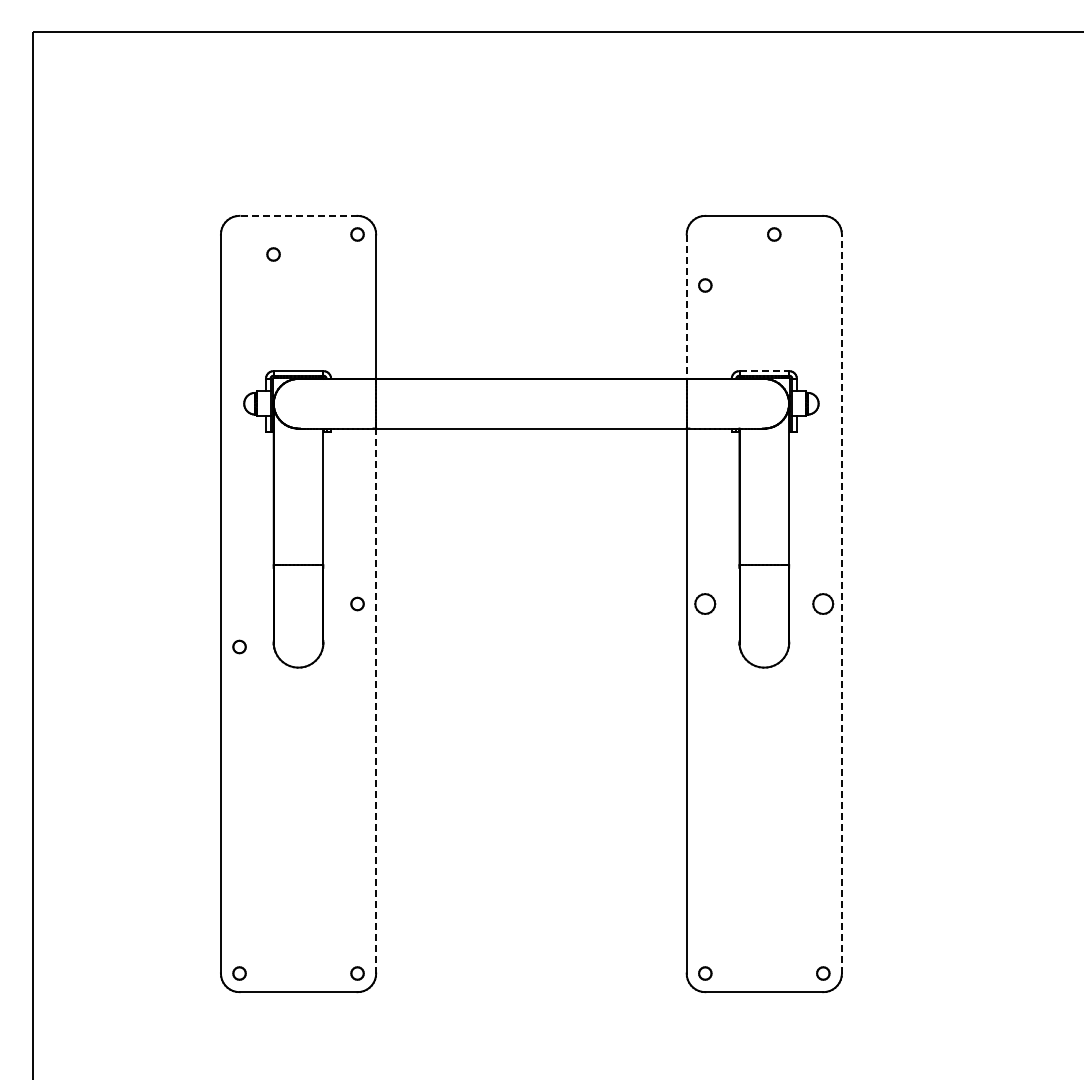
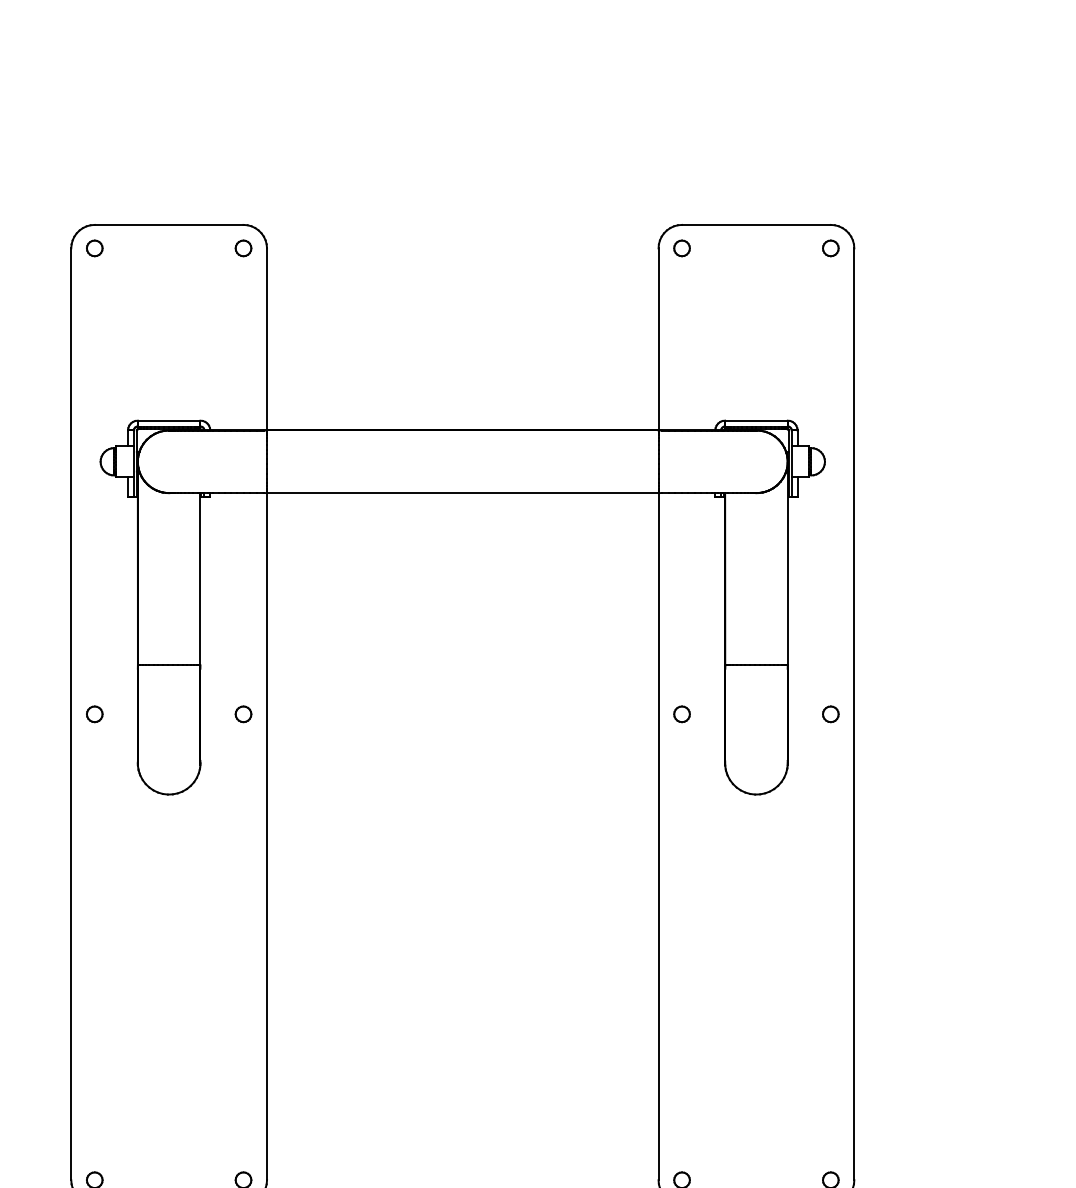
line: (298, 215) -> (169, 224), dashed -> solid
part: (774, 234) -> (831, 248), moved
part: (273, 254) -> (94, 248), moved
part: (705, 285) -> (682, 248), moved
line: (686, 307) -> (658, 340), dashed -> solid
line: (764, 371) -> (756, 421), dashed -> solid
part: (705, 603) -> (682, 713), size x0.62
part: (823, 603) -> (831, 713), size x0.62
line: (841, 604) -> (853, 714), dashed -> solid
part: (239, 646) -> (94, 713), moved
line: (376, 700) -> (267, 835), dashed -> solid

